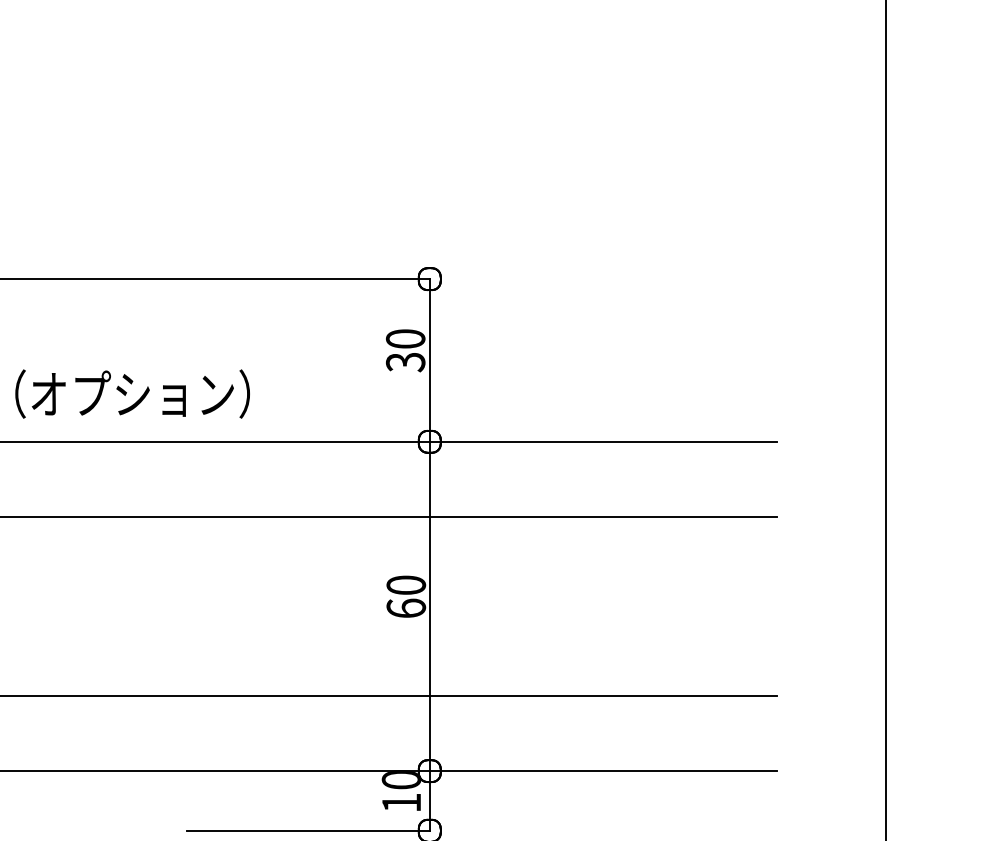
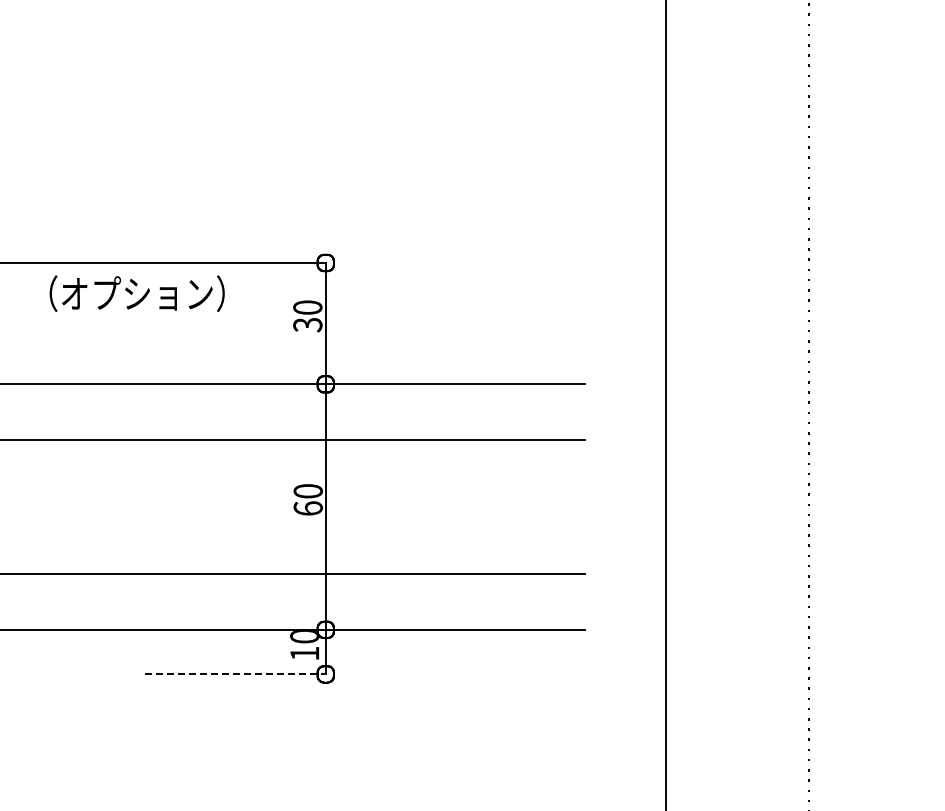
text: (131, 393) -> (136, 293), moved
line: (308, 830) -> (235, 674), solid -> dashed

